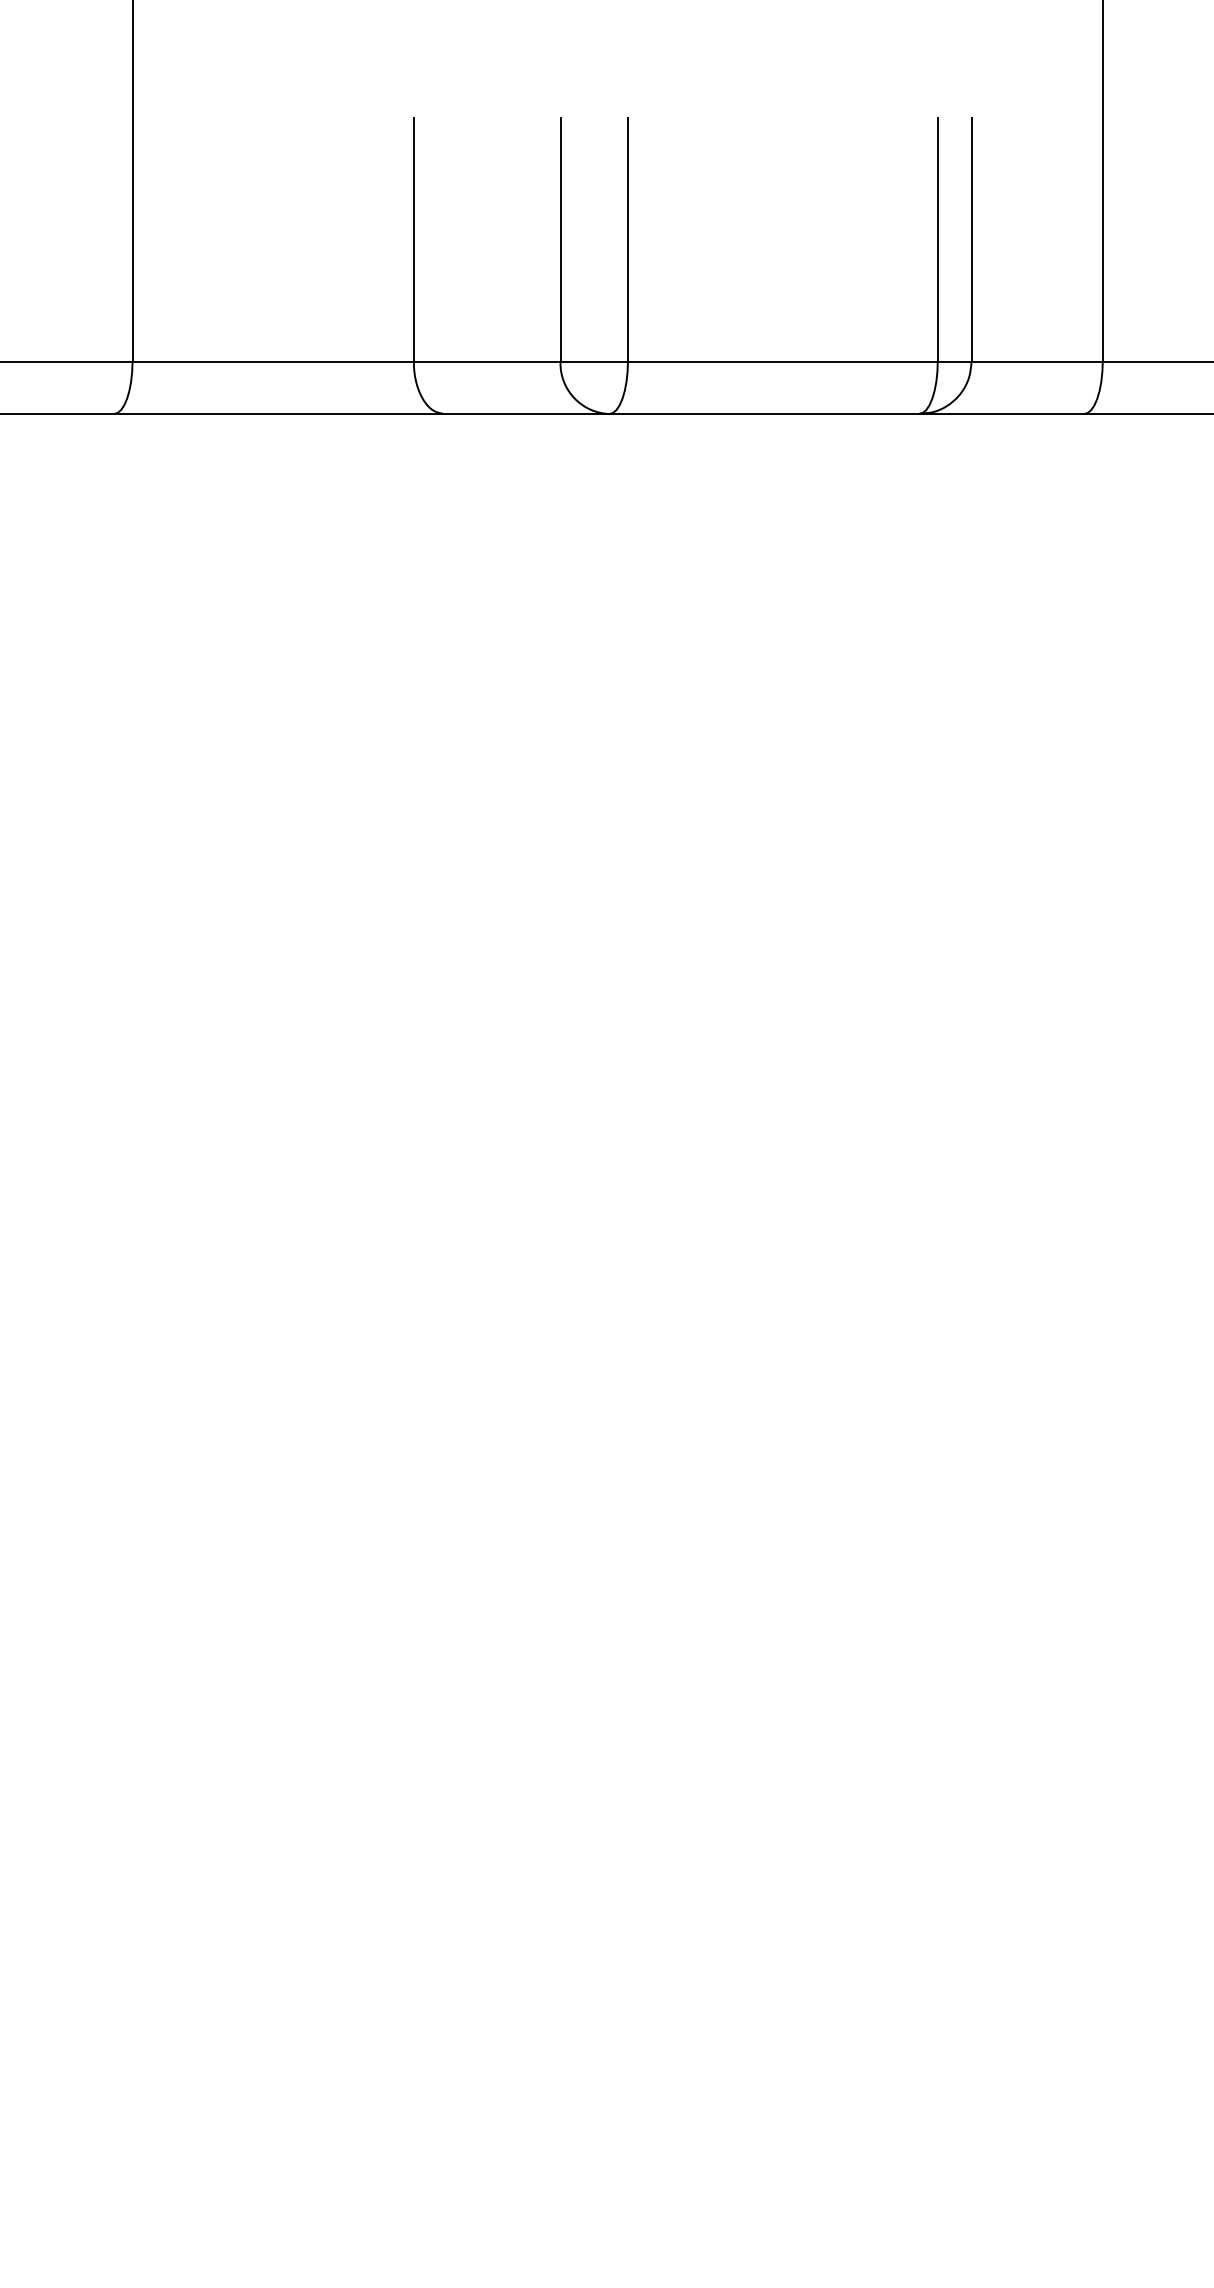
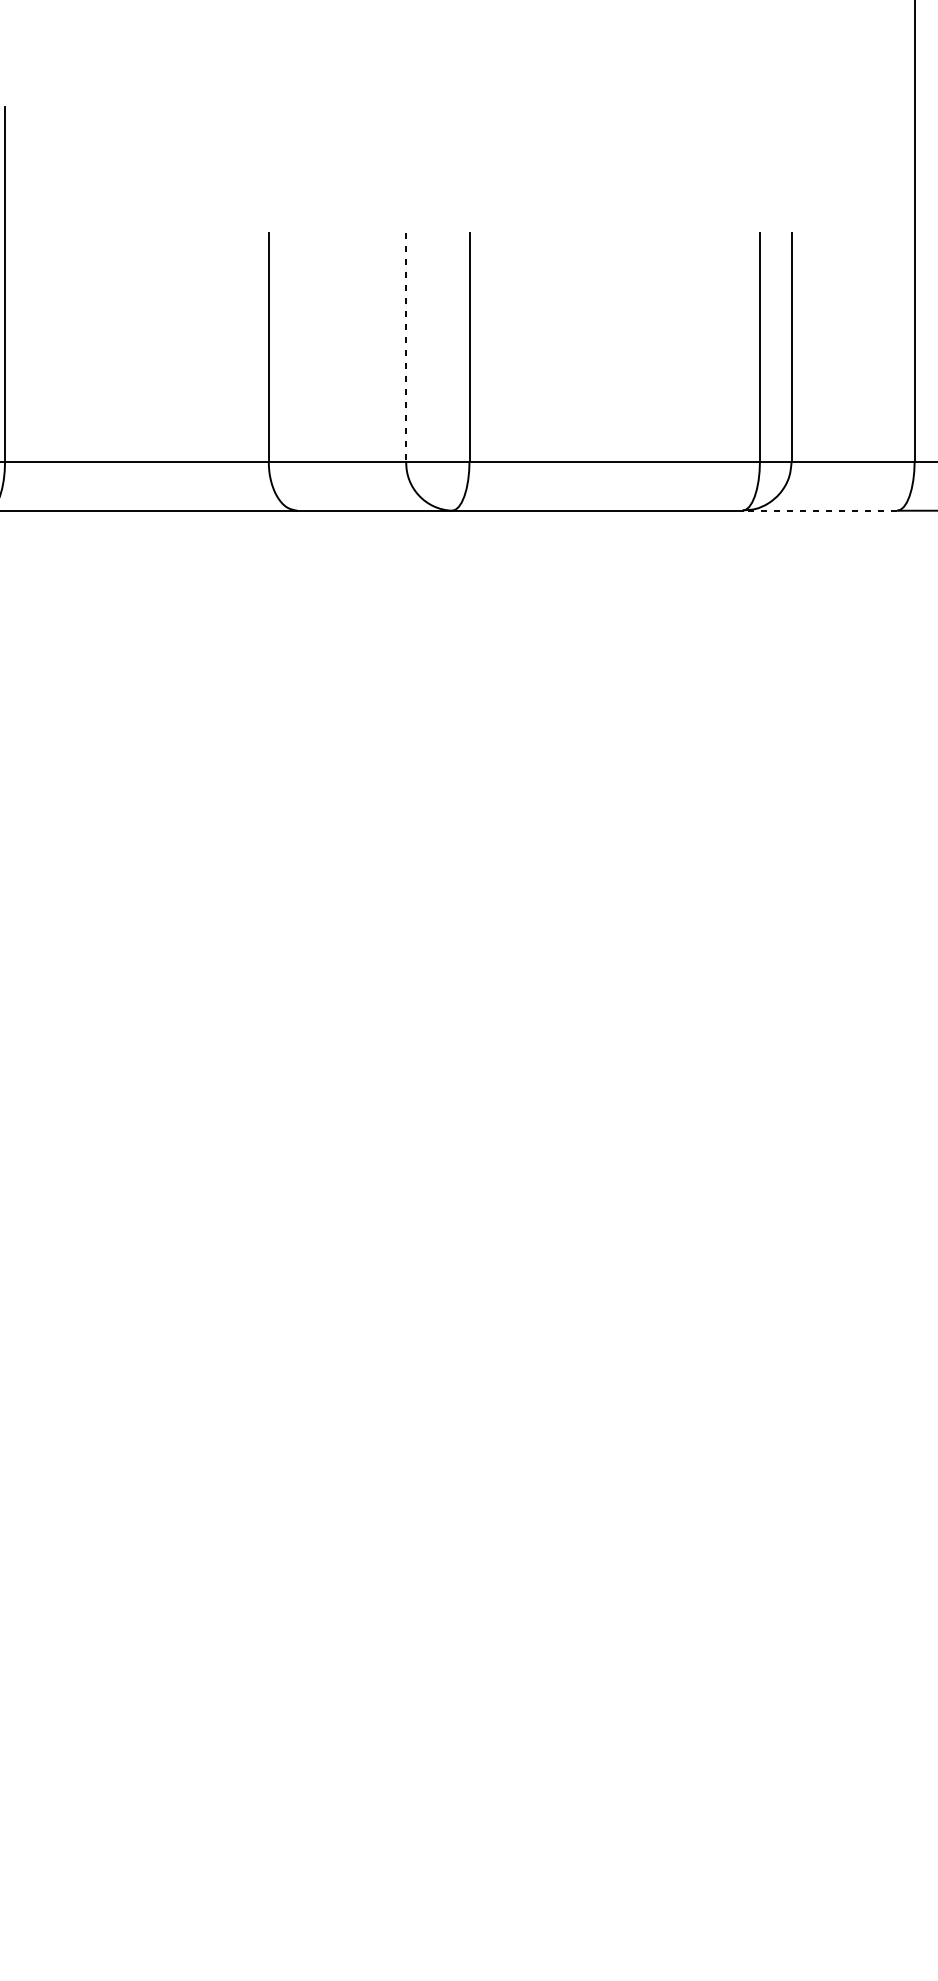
line: (560, 240) -> (406, 348), solid -> dashed
line: (1001, 414) -> (819, 511), solid -> dashed

